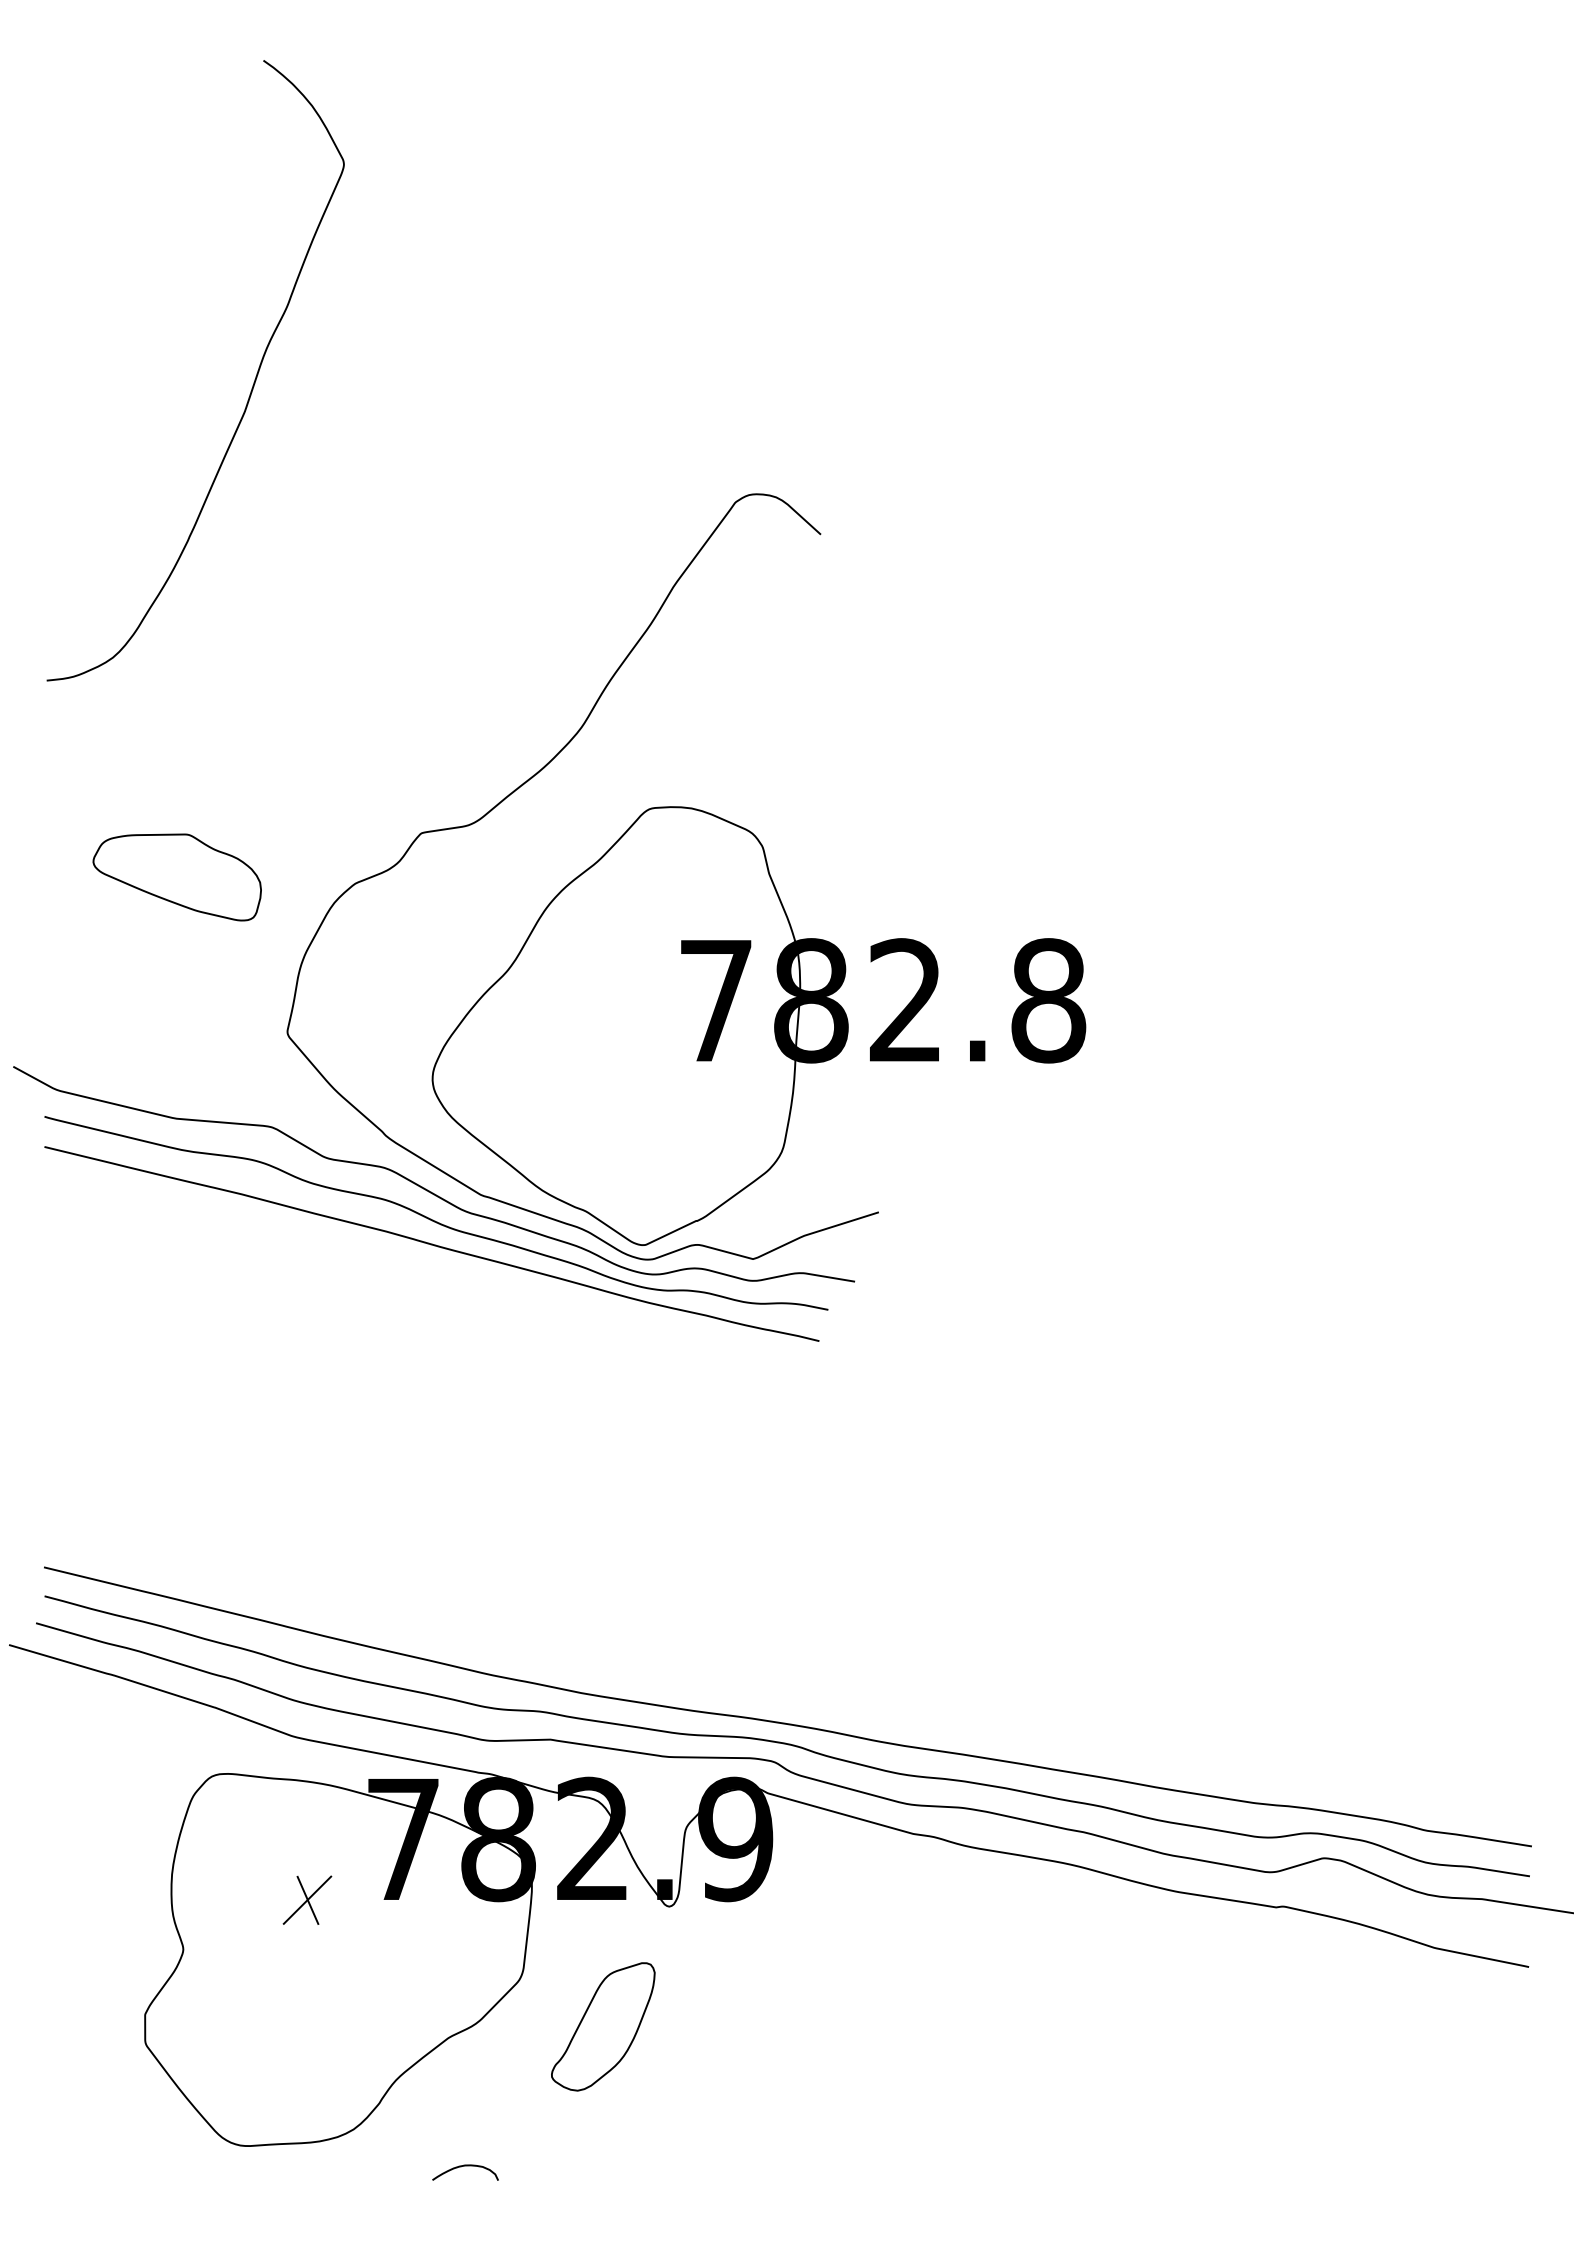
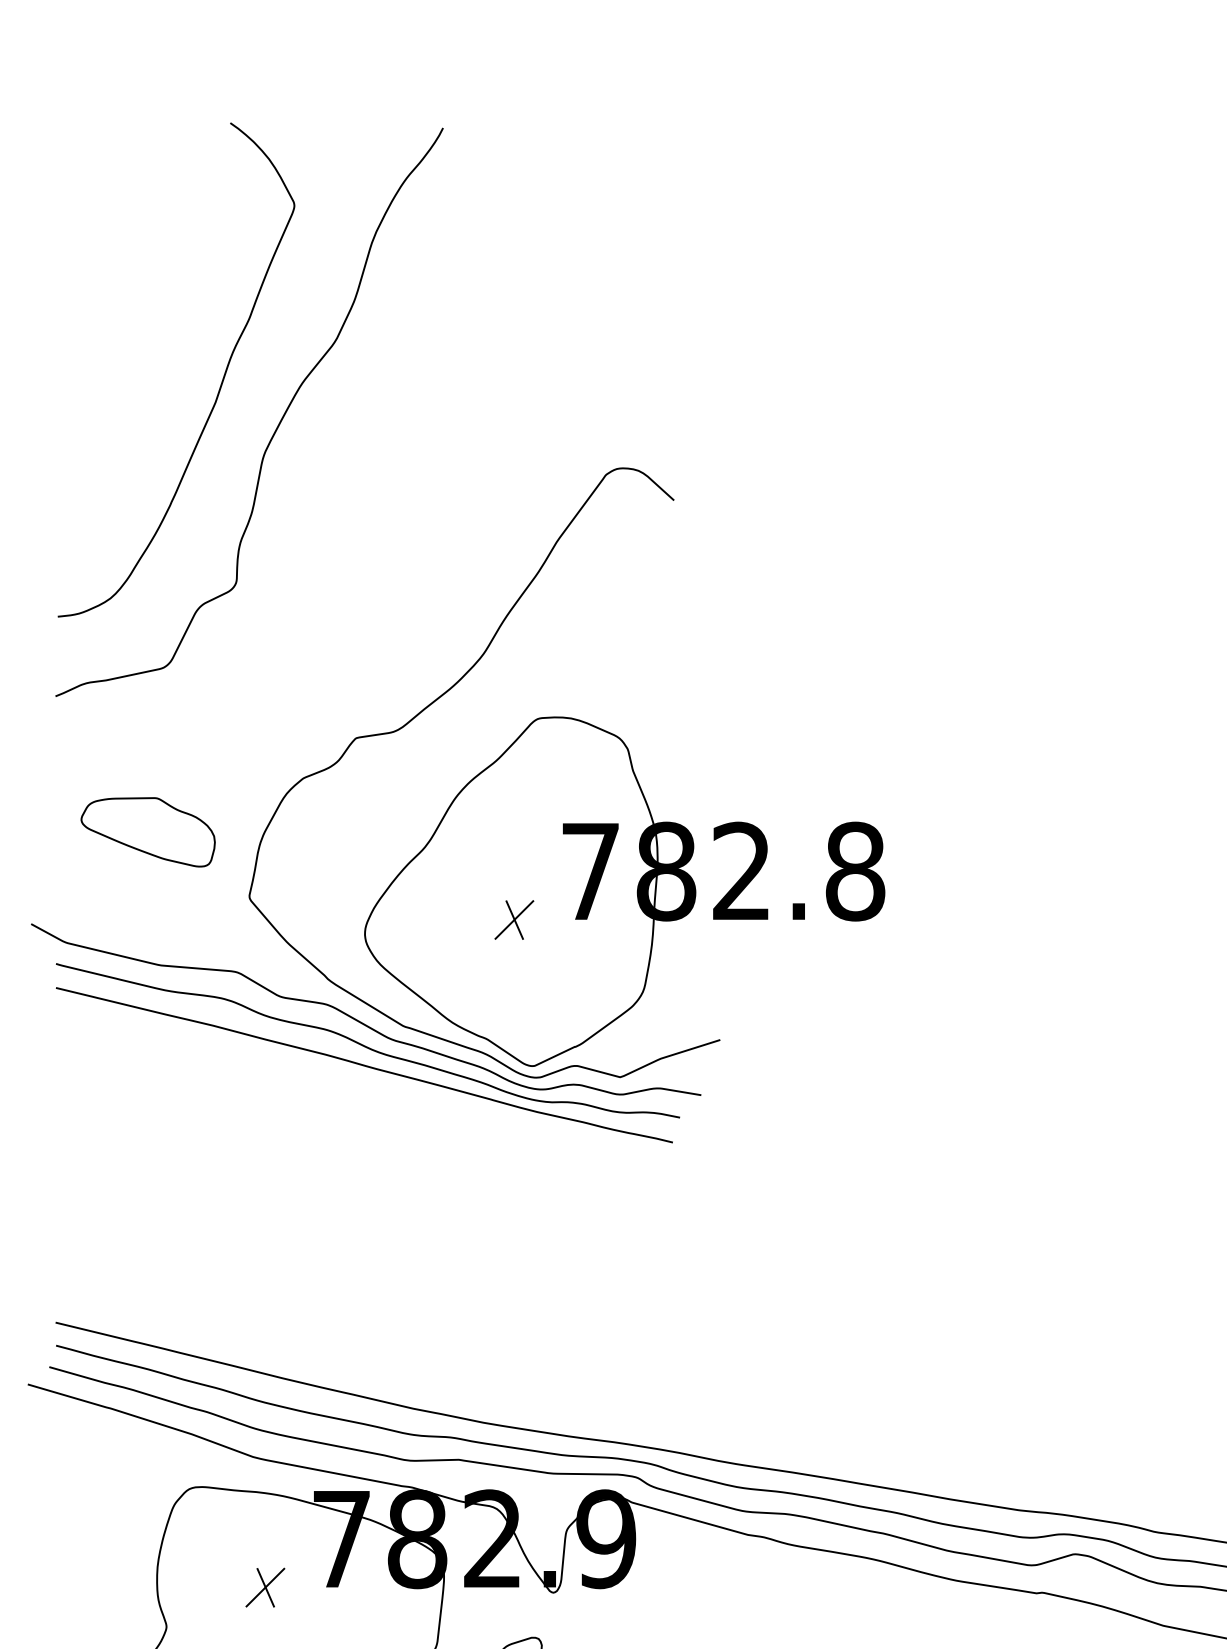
curve: (322, 441) -> (277, 426), added
part: (176, 877) -> (147, 832), moved
part: (619, 1061) -> (513, 919), added

